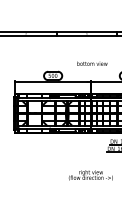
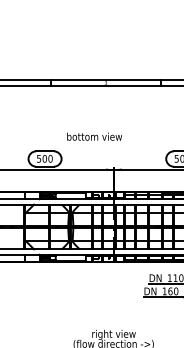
text: (92, 63) -> (94, 136), moved

